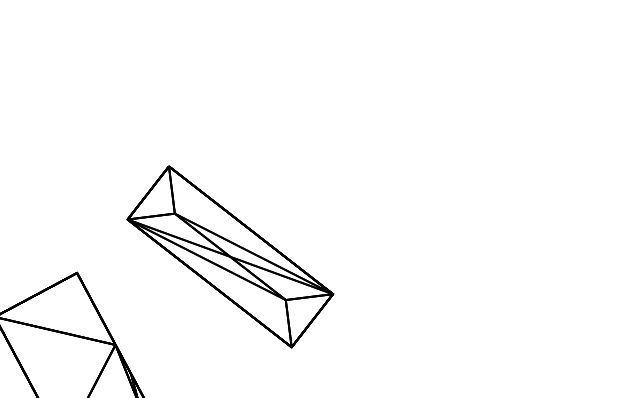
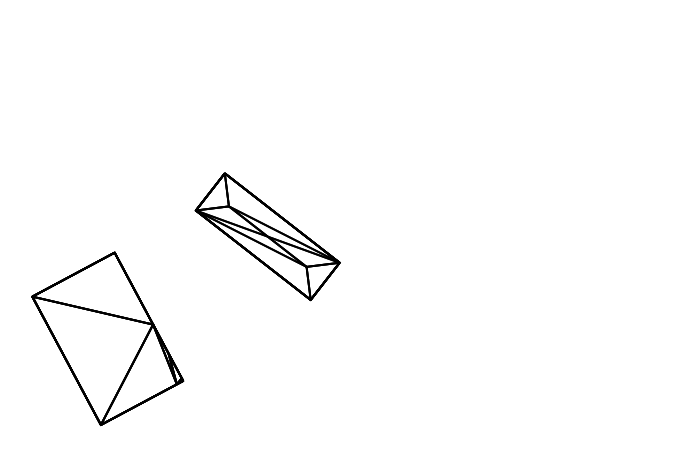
part: (229, 256) -> (267, 236), size x0.7

